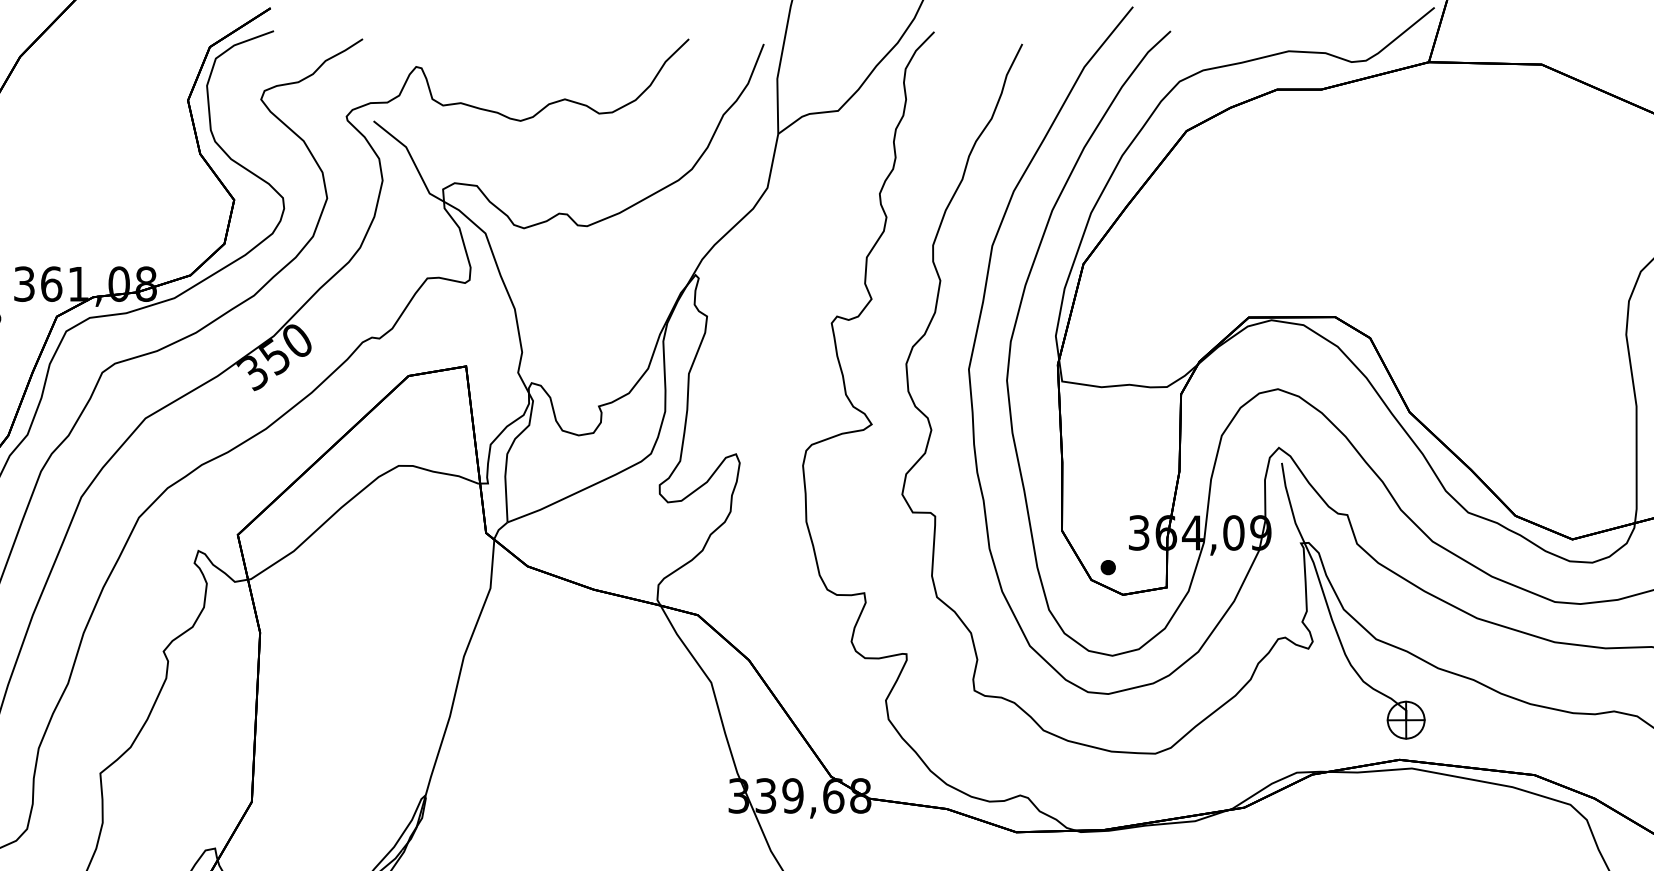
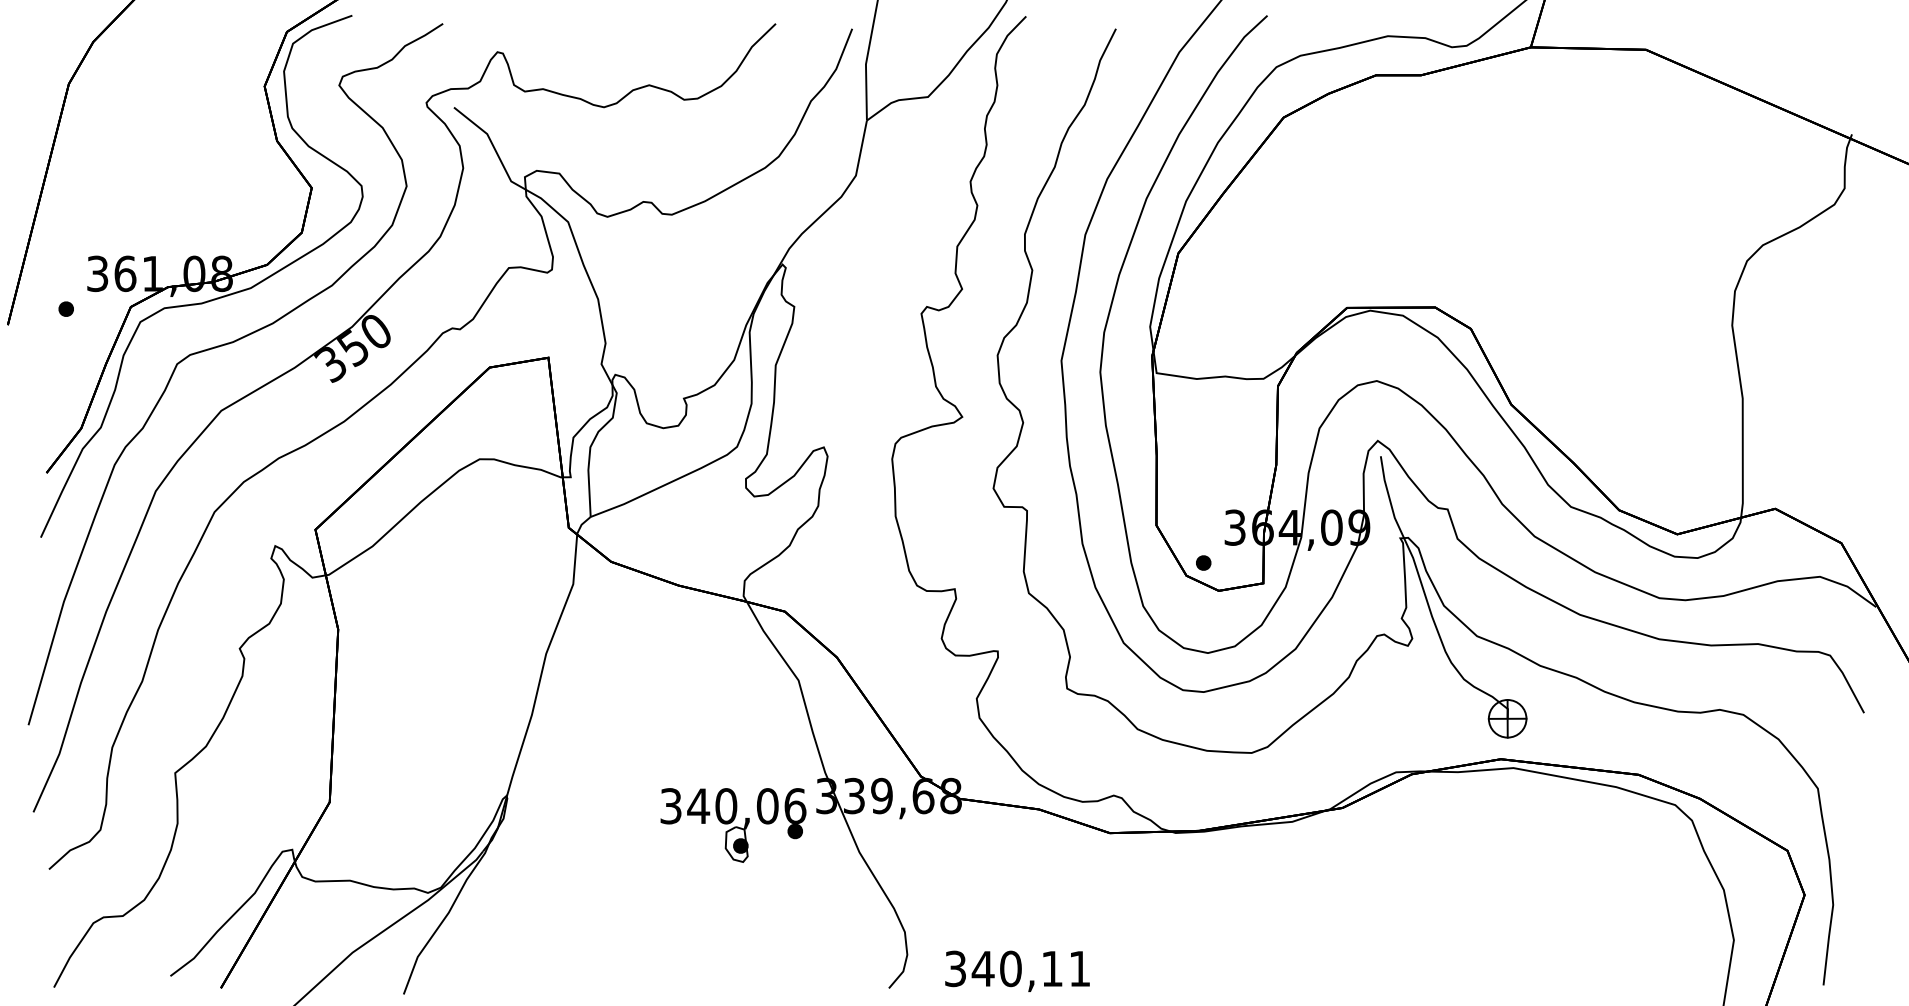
part: (647, 824) -> (733, 825), added

